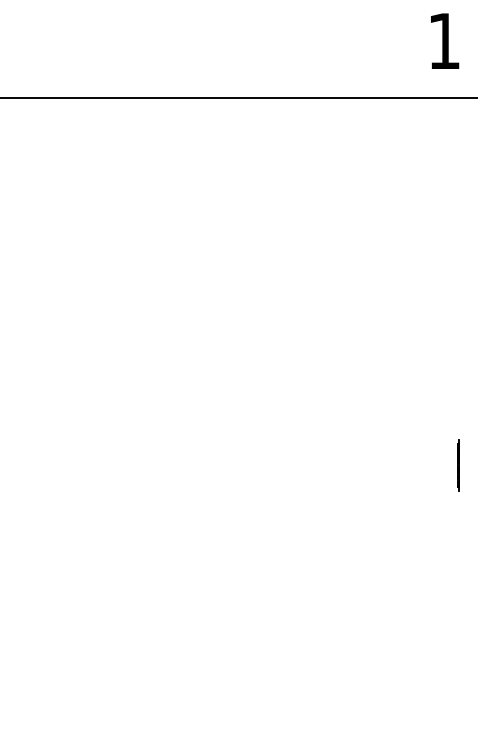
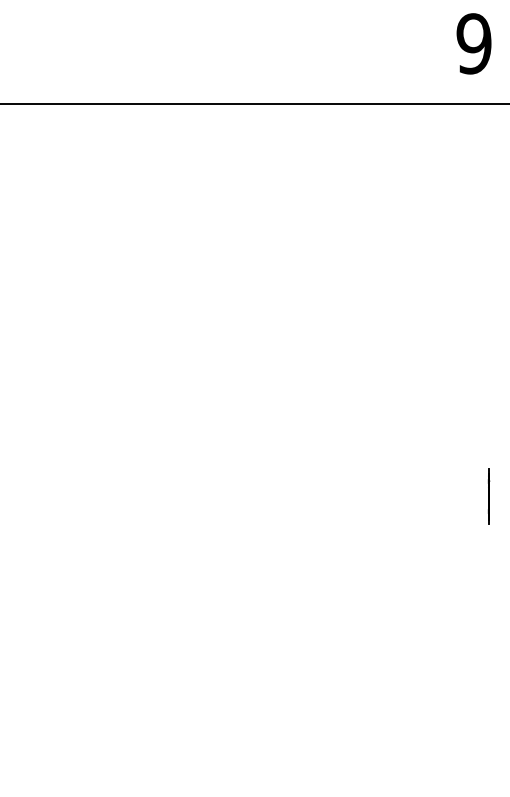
text: (444, 40) -> (474, 43), 1 -> 9

